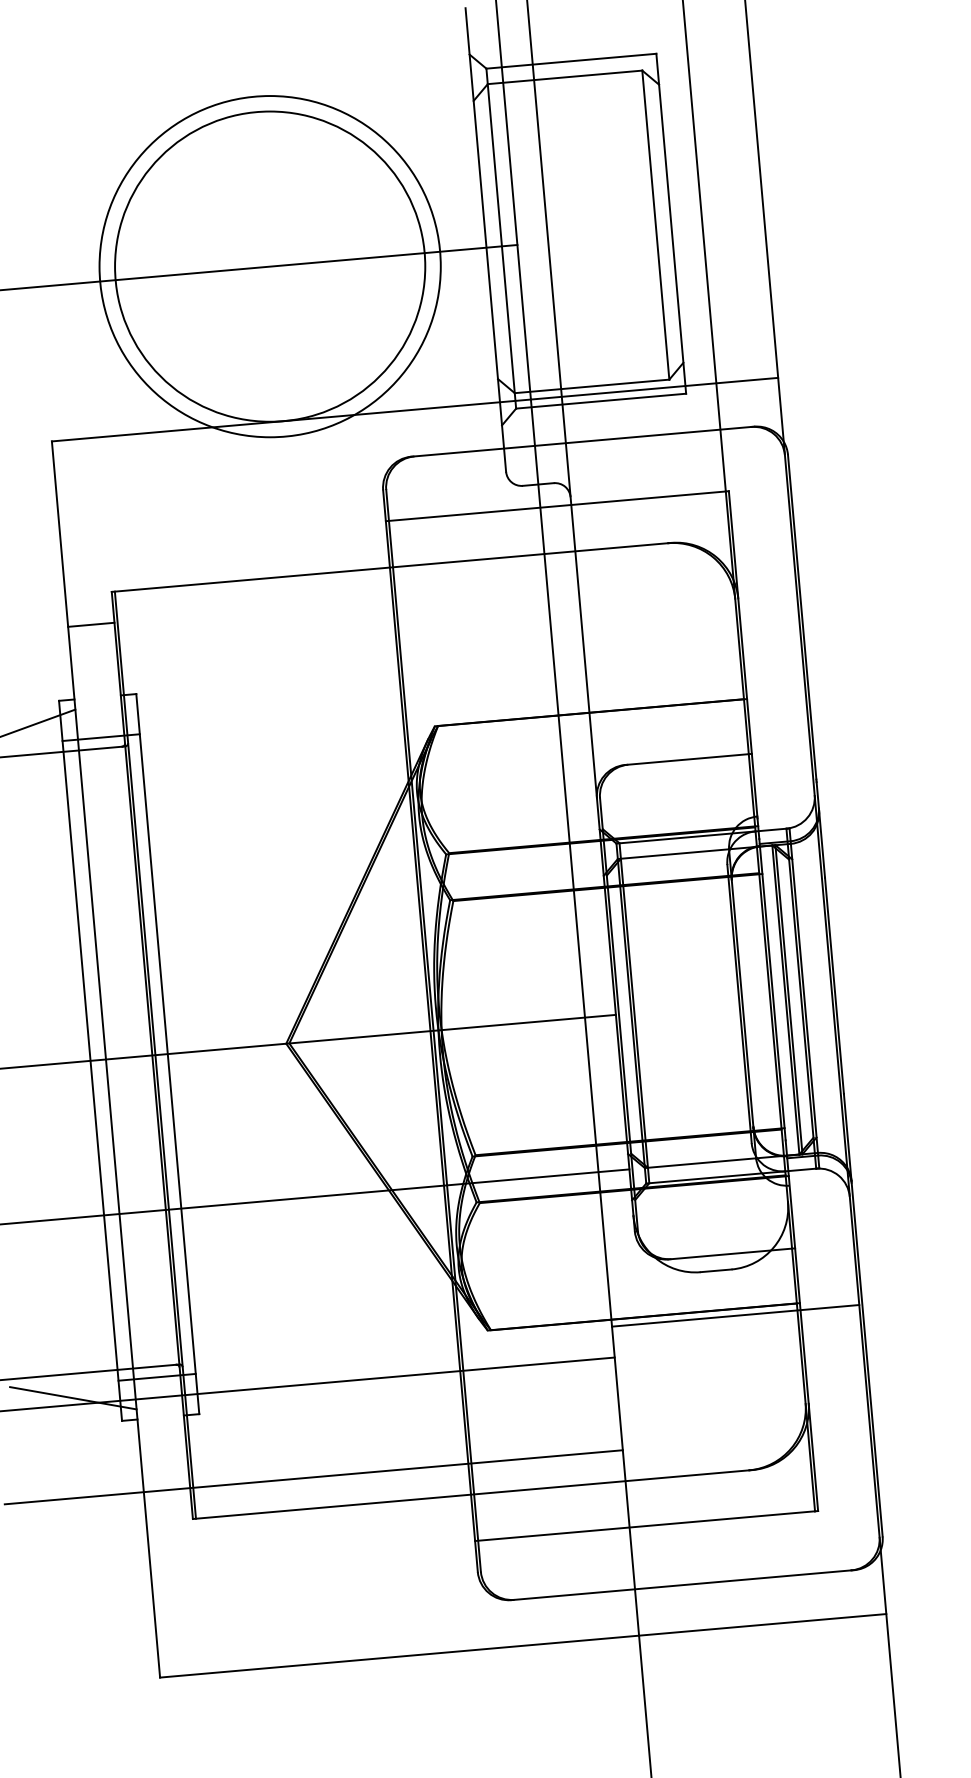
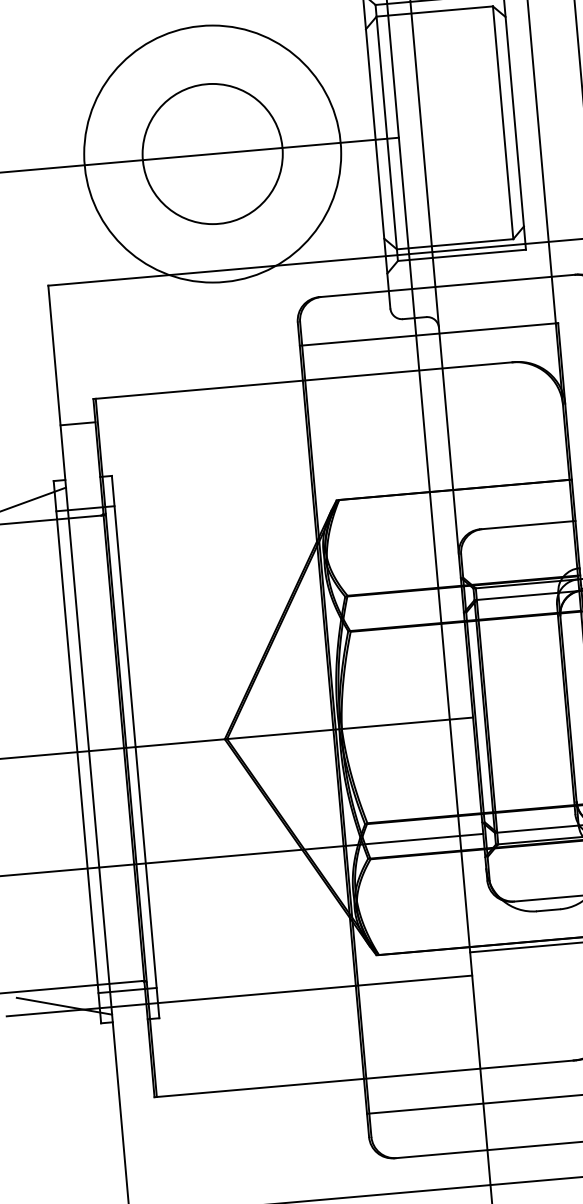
circle: (270, 266) -> (212, 153), size x0.6
line: (313, 1477) -> (245, 1065), removed

